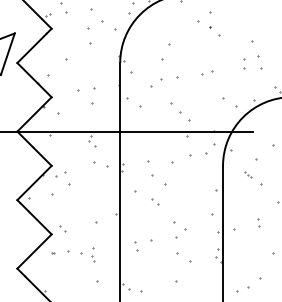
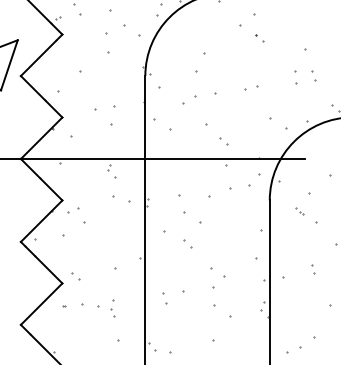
part: (214, 31) -> (259, 37), size x0.62
part: (259, 62) -> (313, 75), size x0.62
part: (185, 116) -> (224, 140), size x0.62

